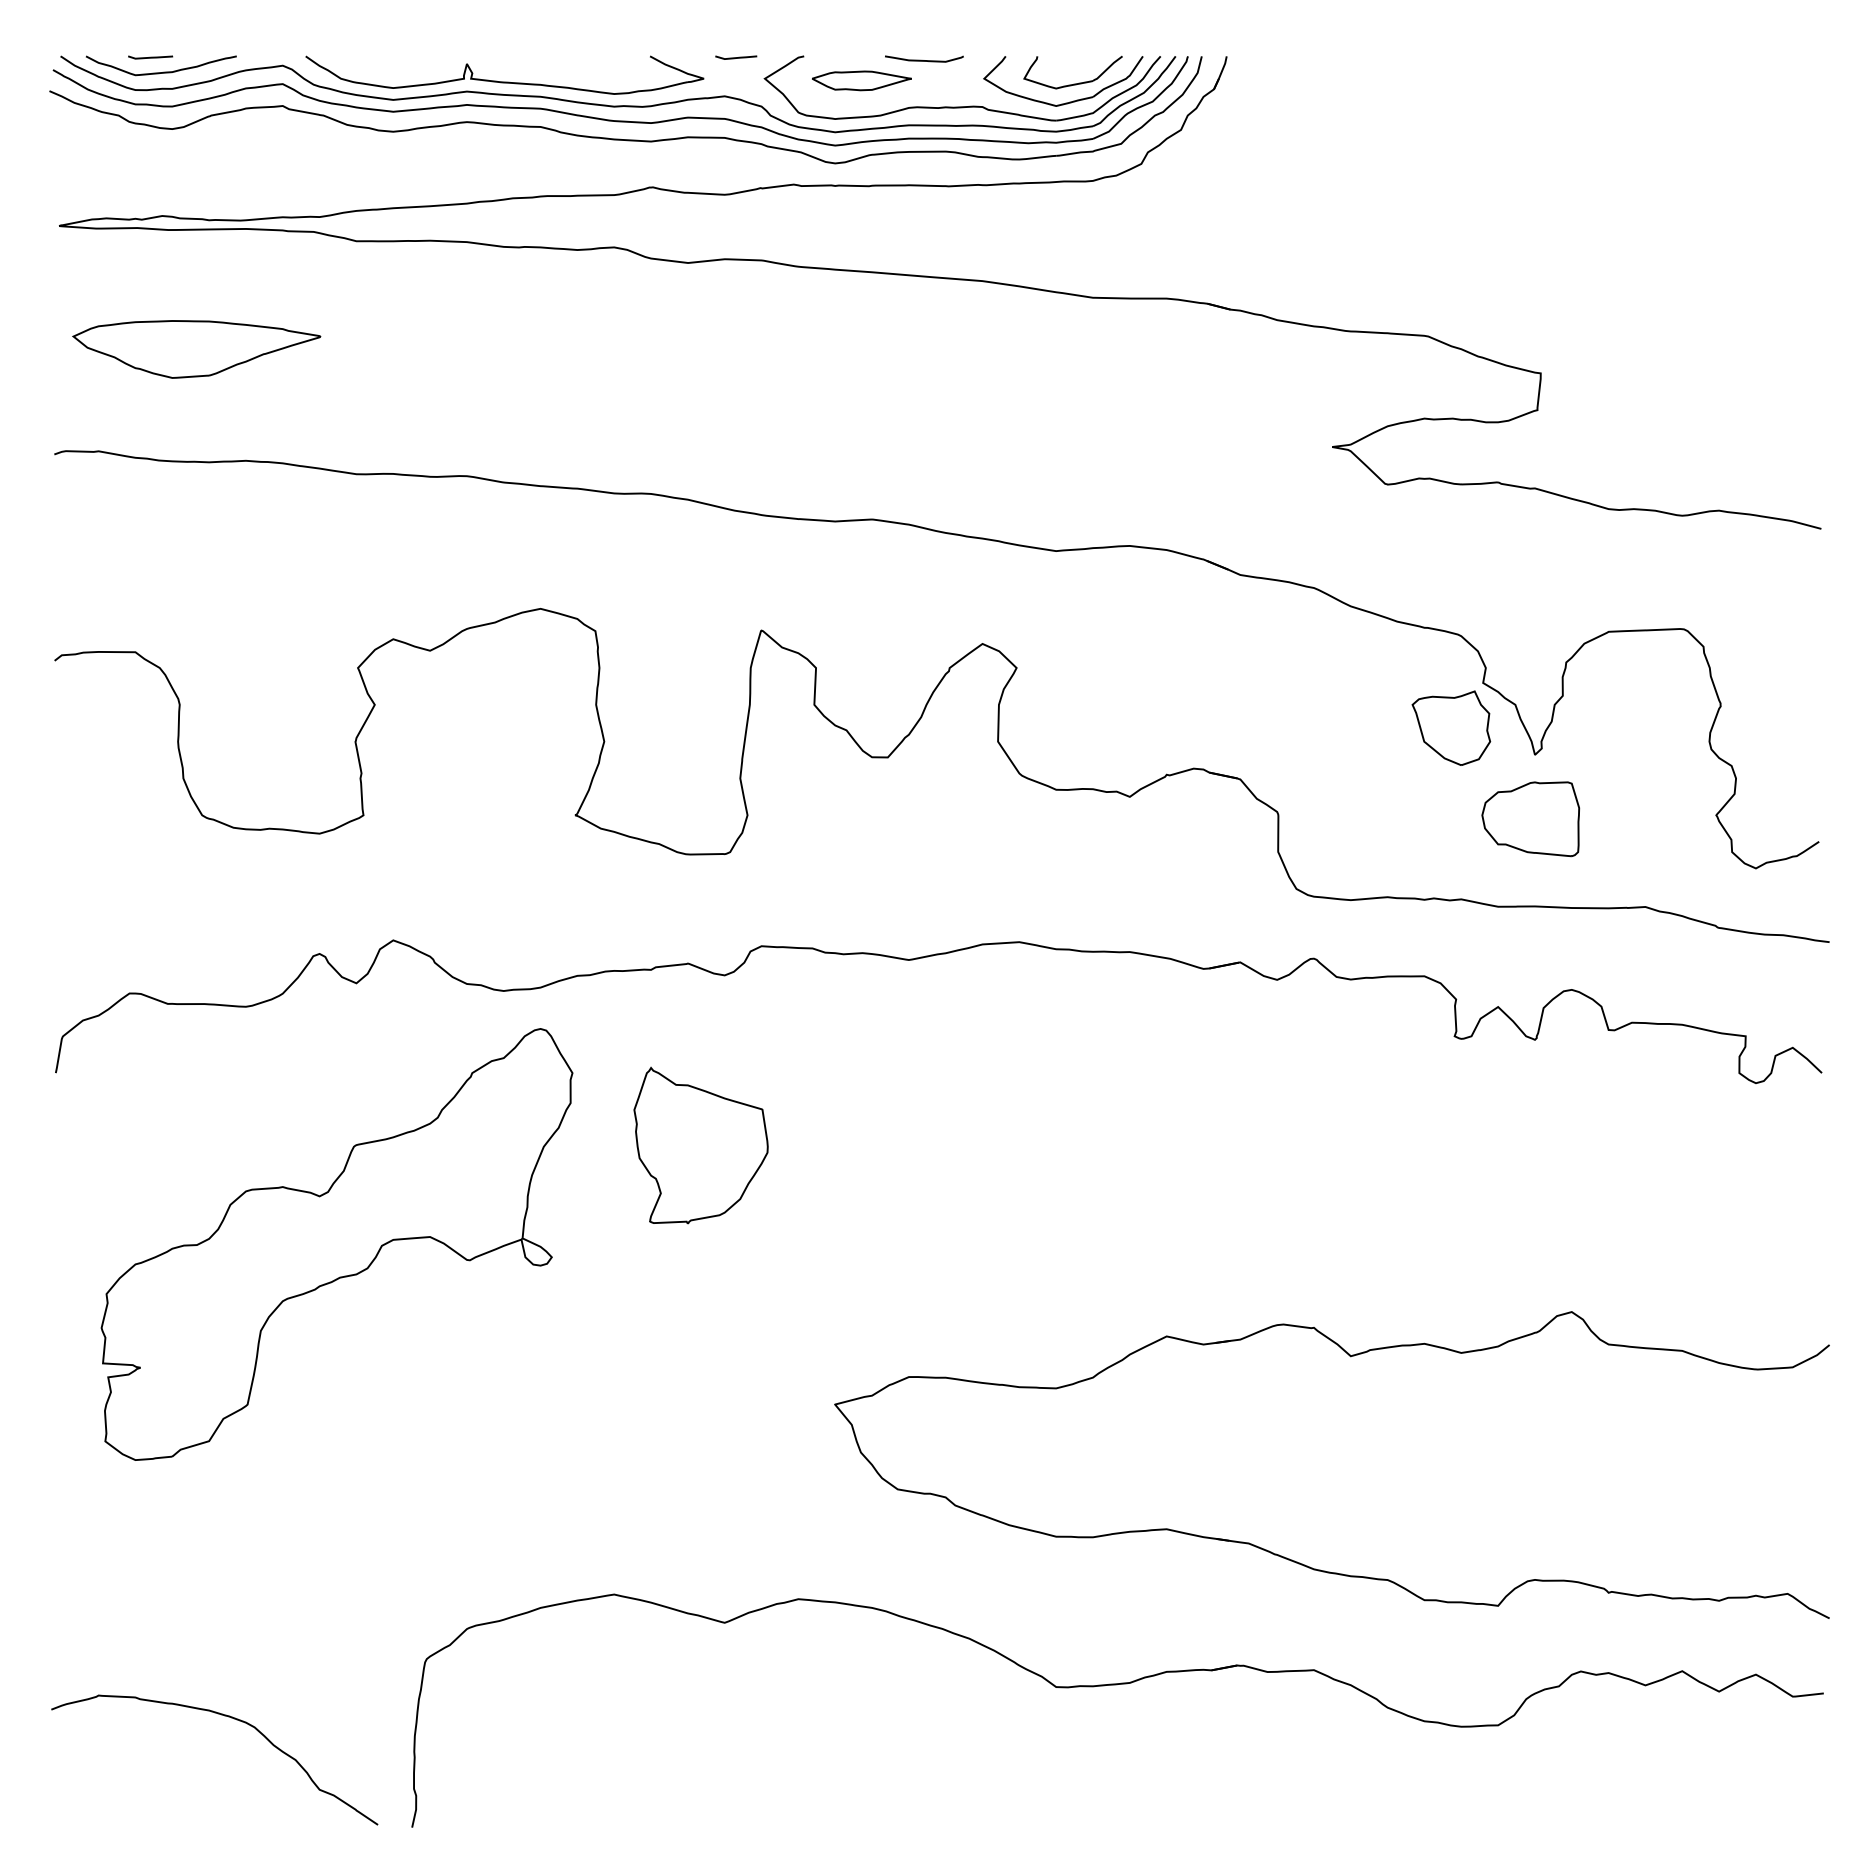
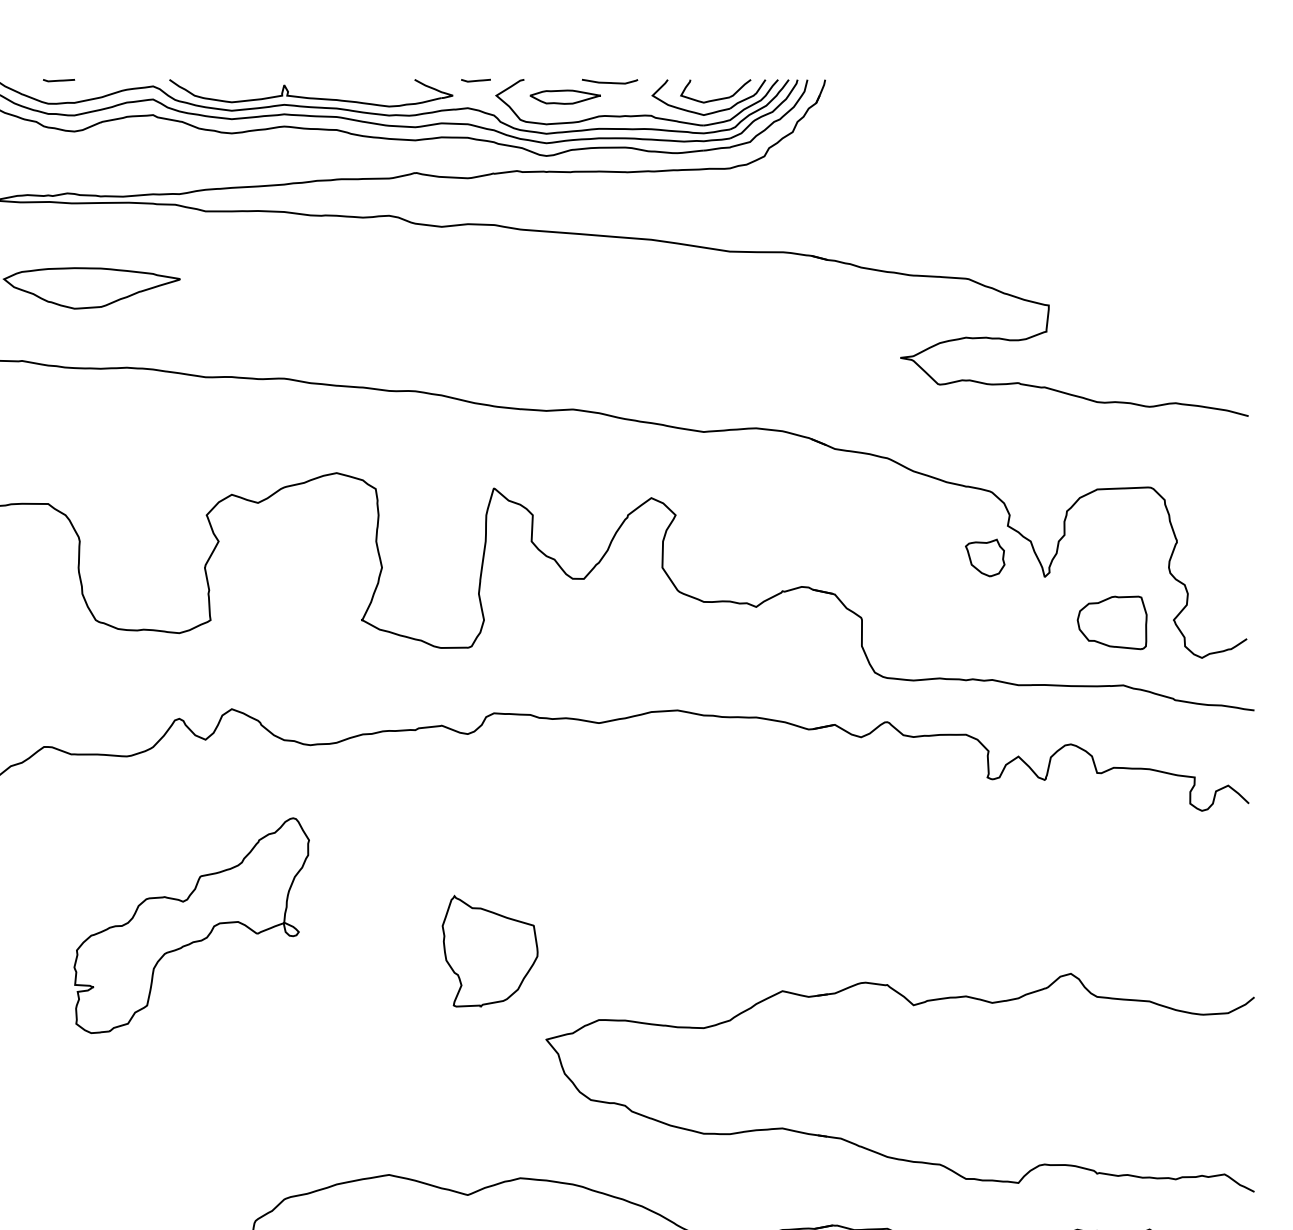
curve: (163, 71) -> (68, 90), removed
part: (1451, 727) -> (985, 557), size x0.7
part: (1530, 819) -> (1112, 623), moved
part: (700, 1145) -> (489, 951), moved
part: (336, 1244) -> (191, 925), size x0.7

